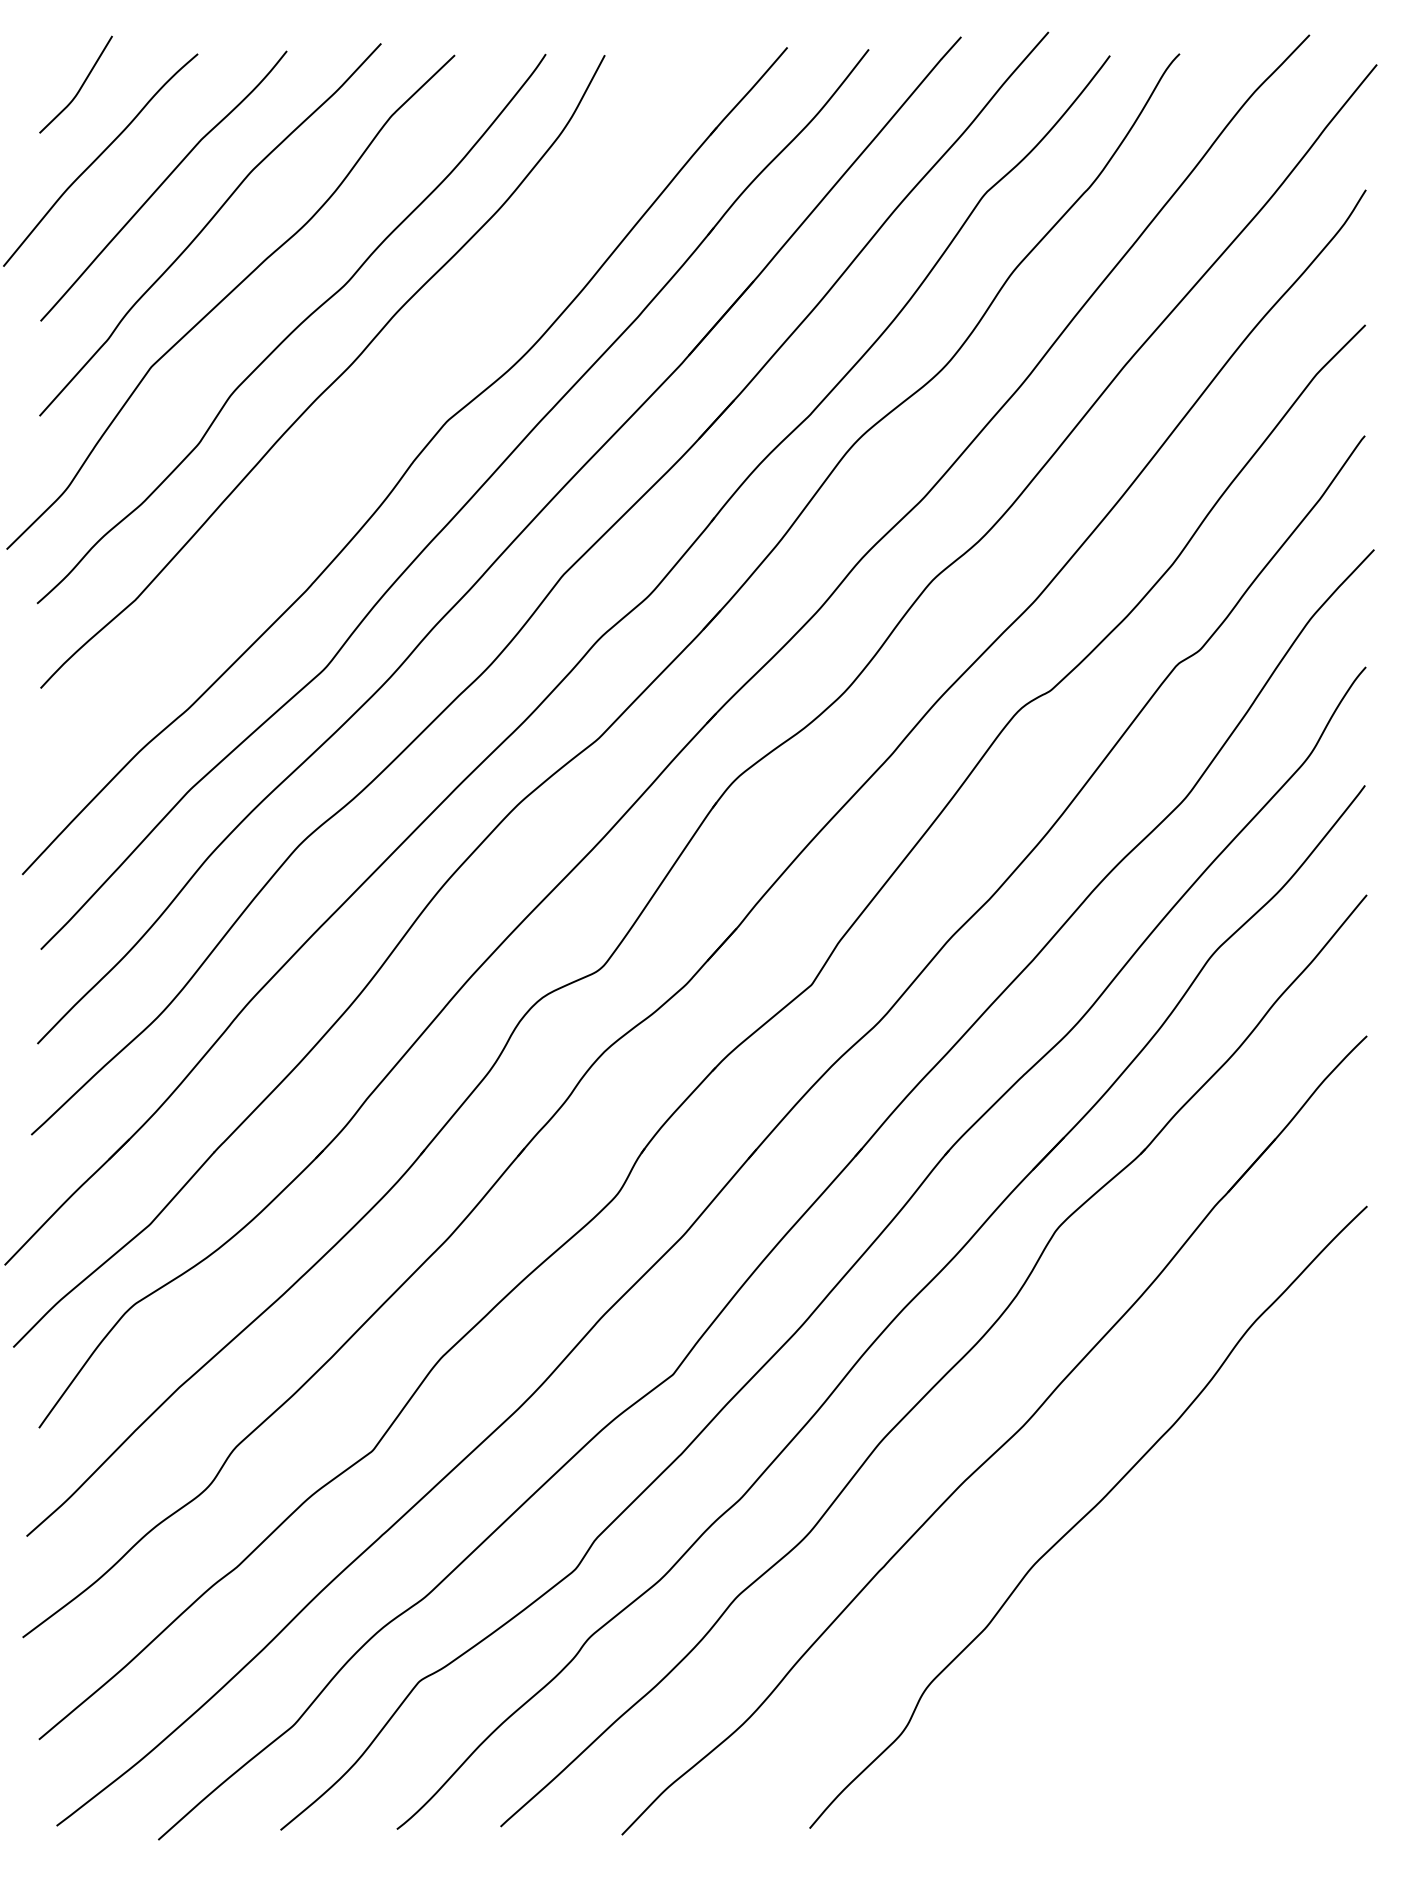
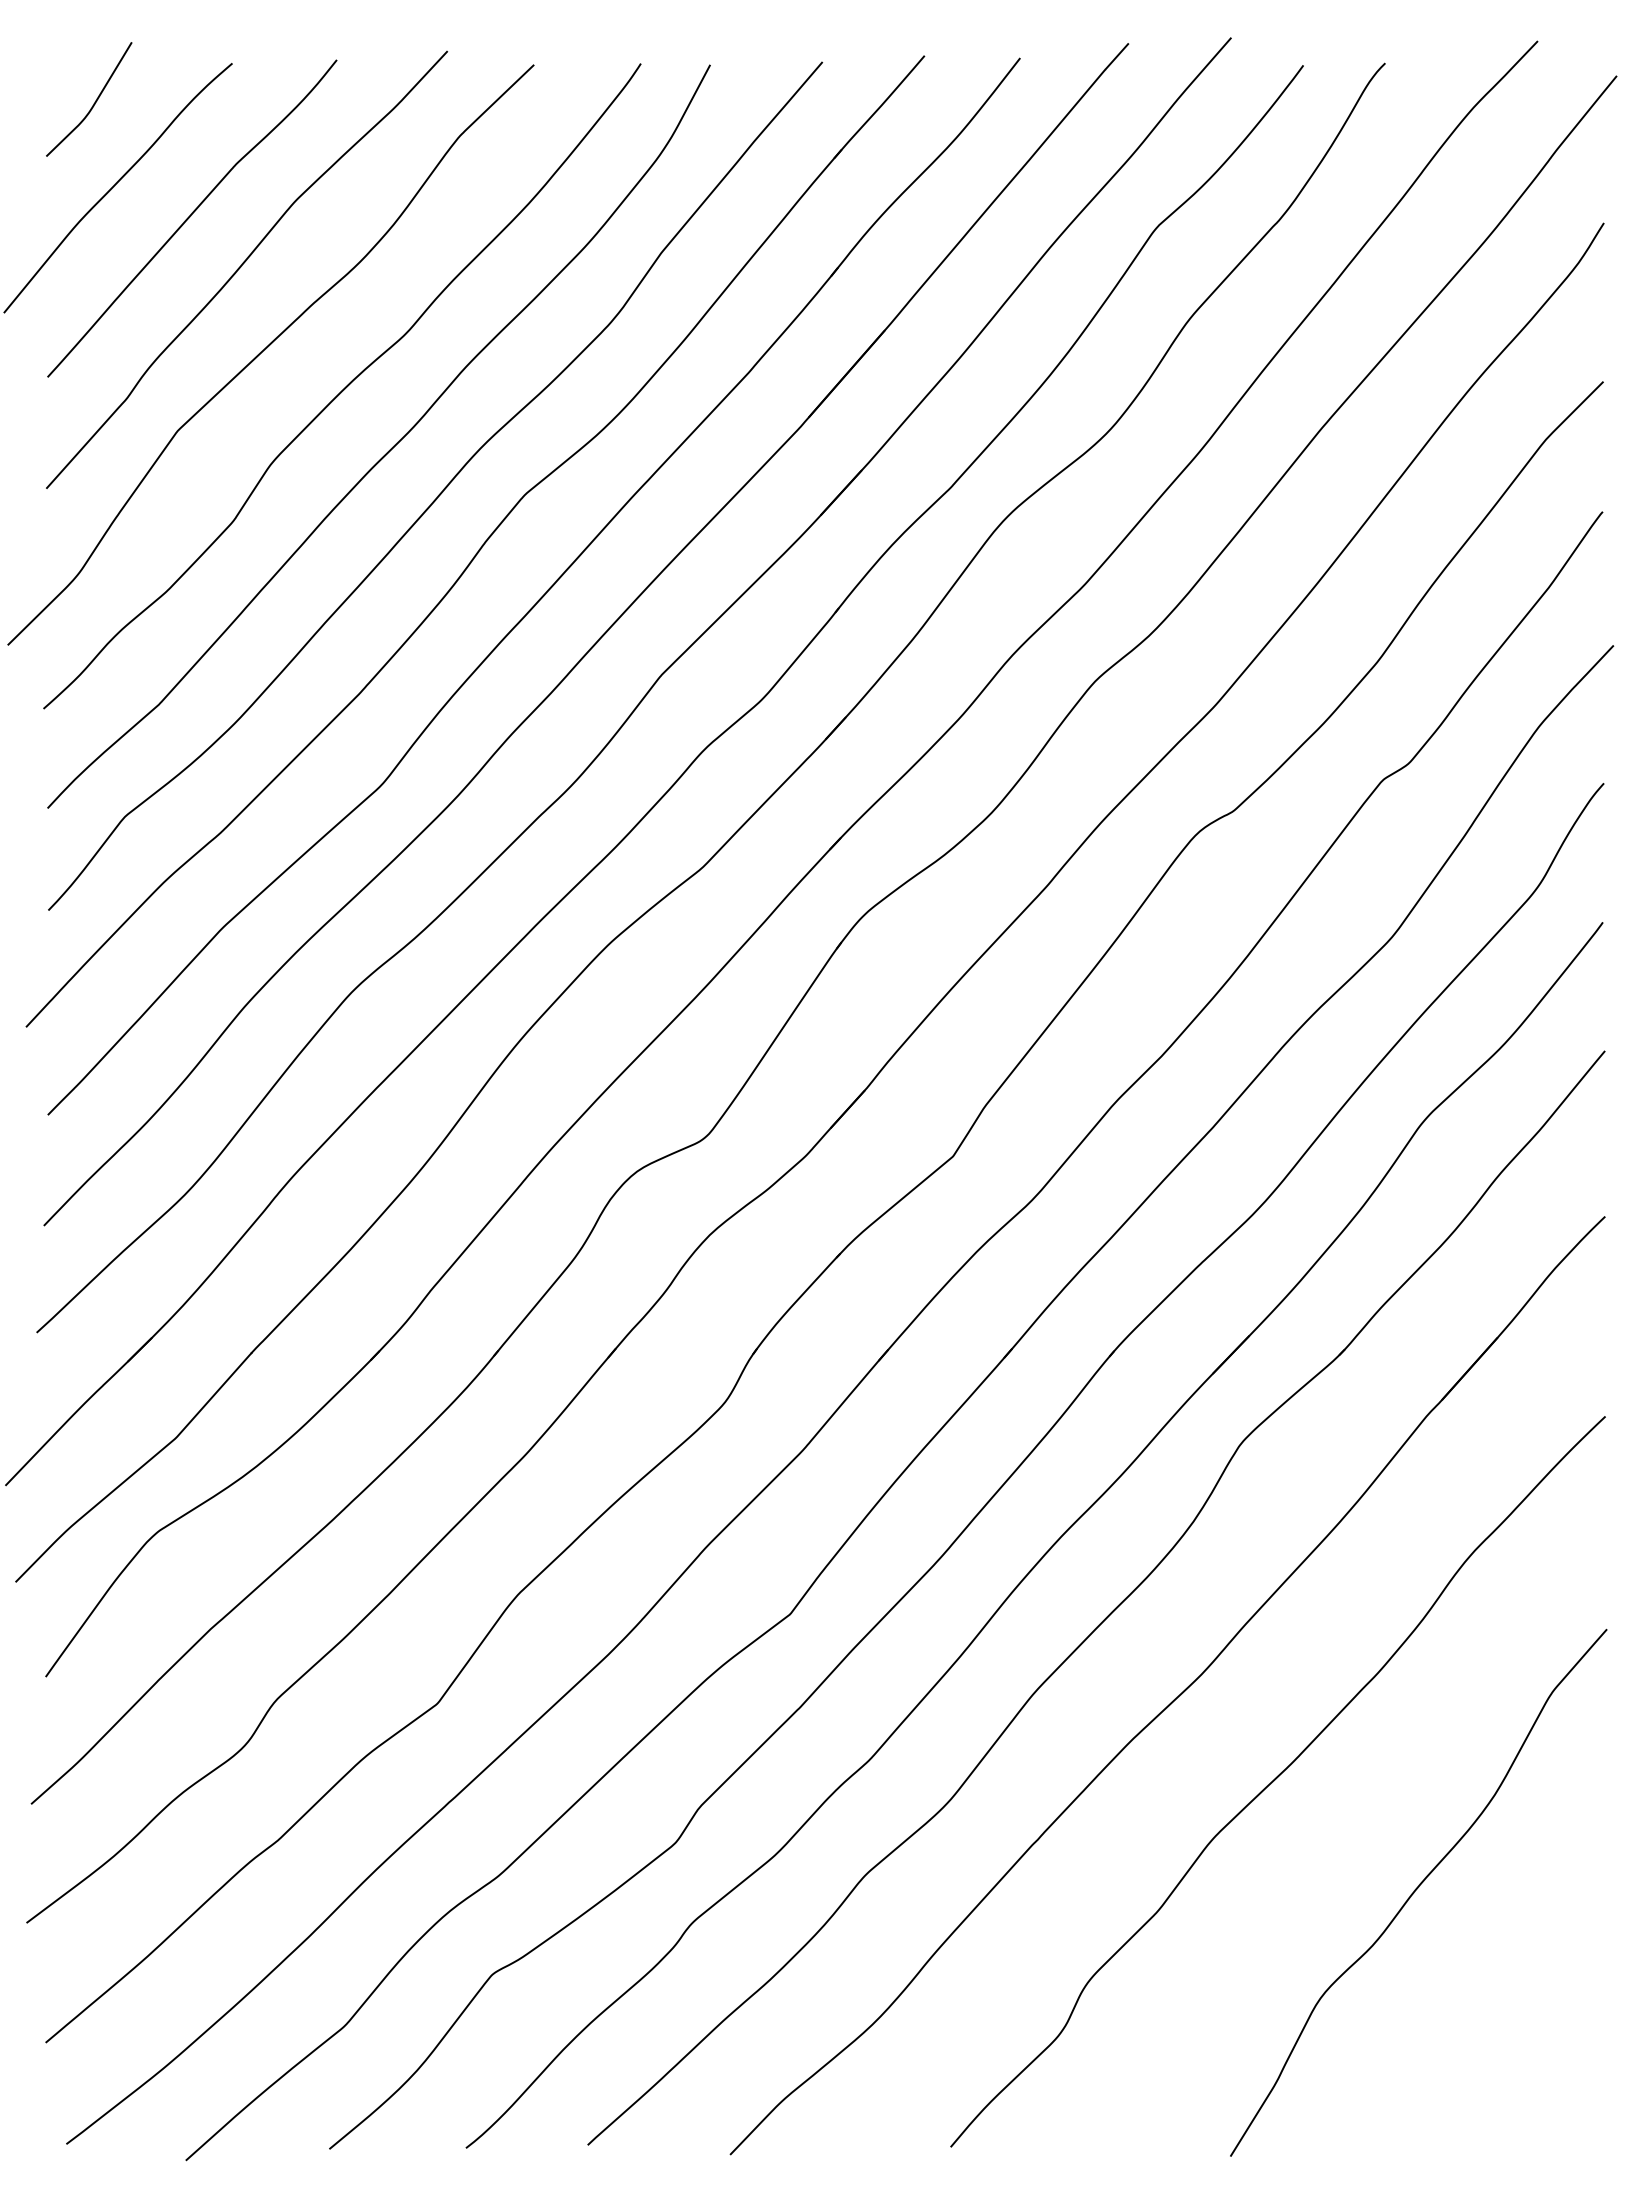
curve: (376, 418) -> (441, 491), added
curve: (1206, 1609) -> (1416, 1890), added

